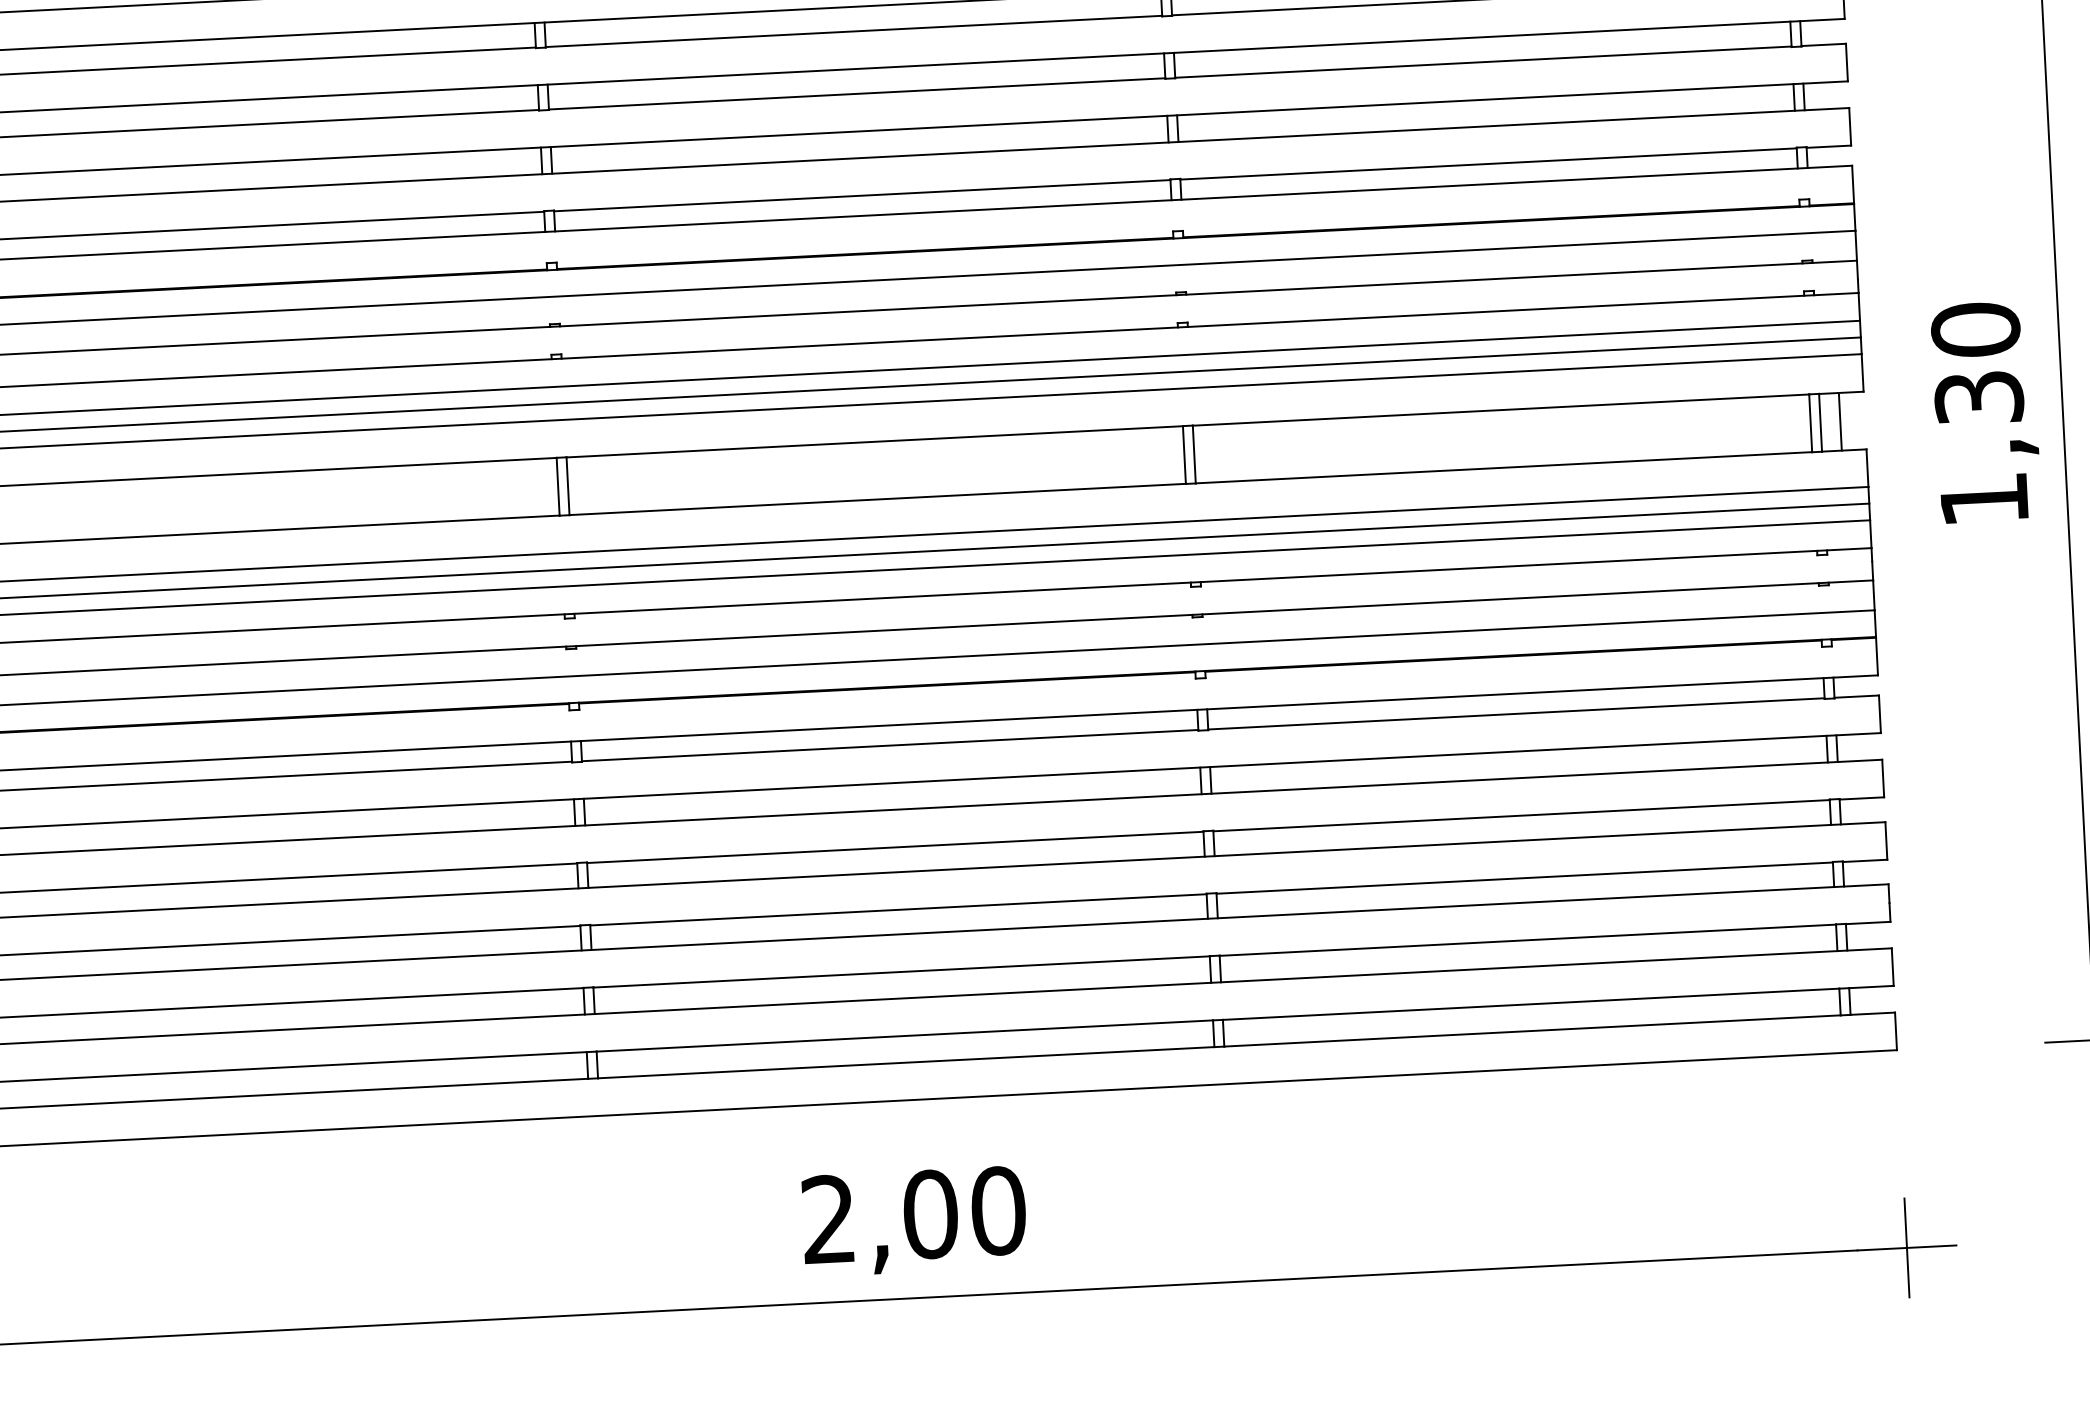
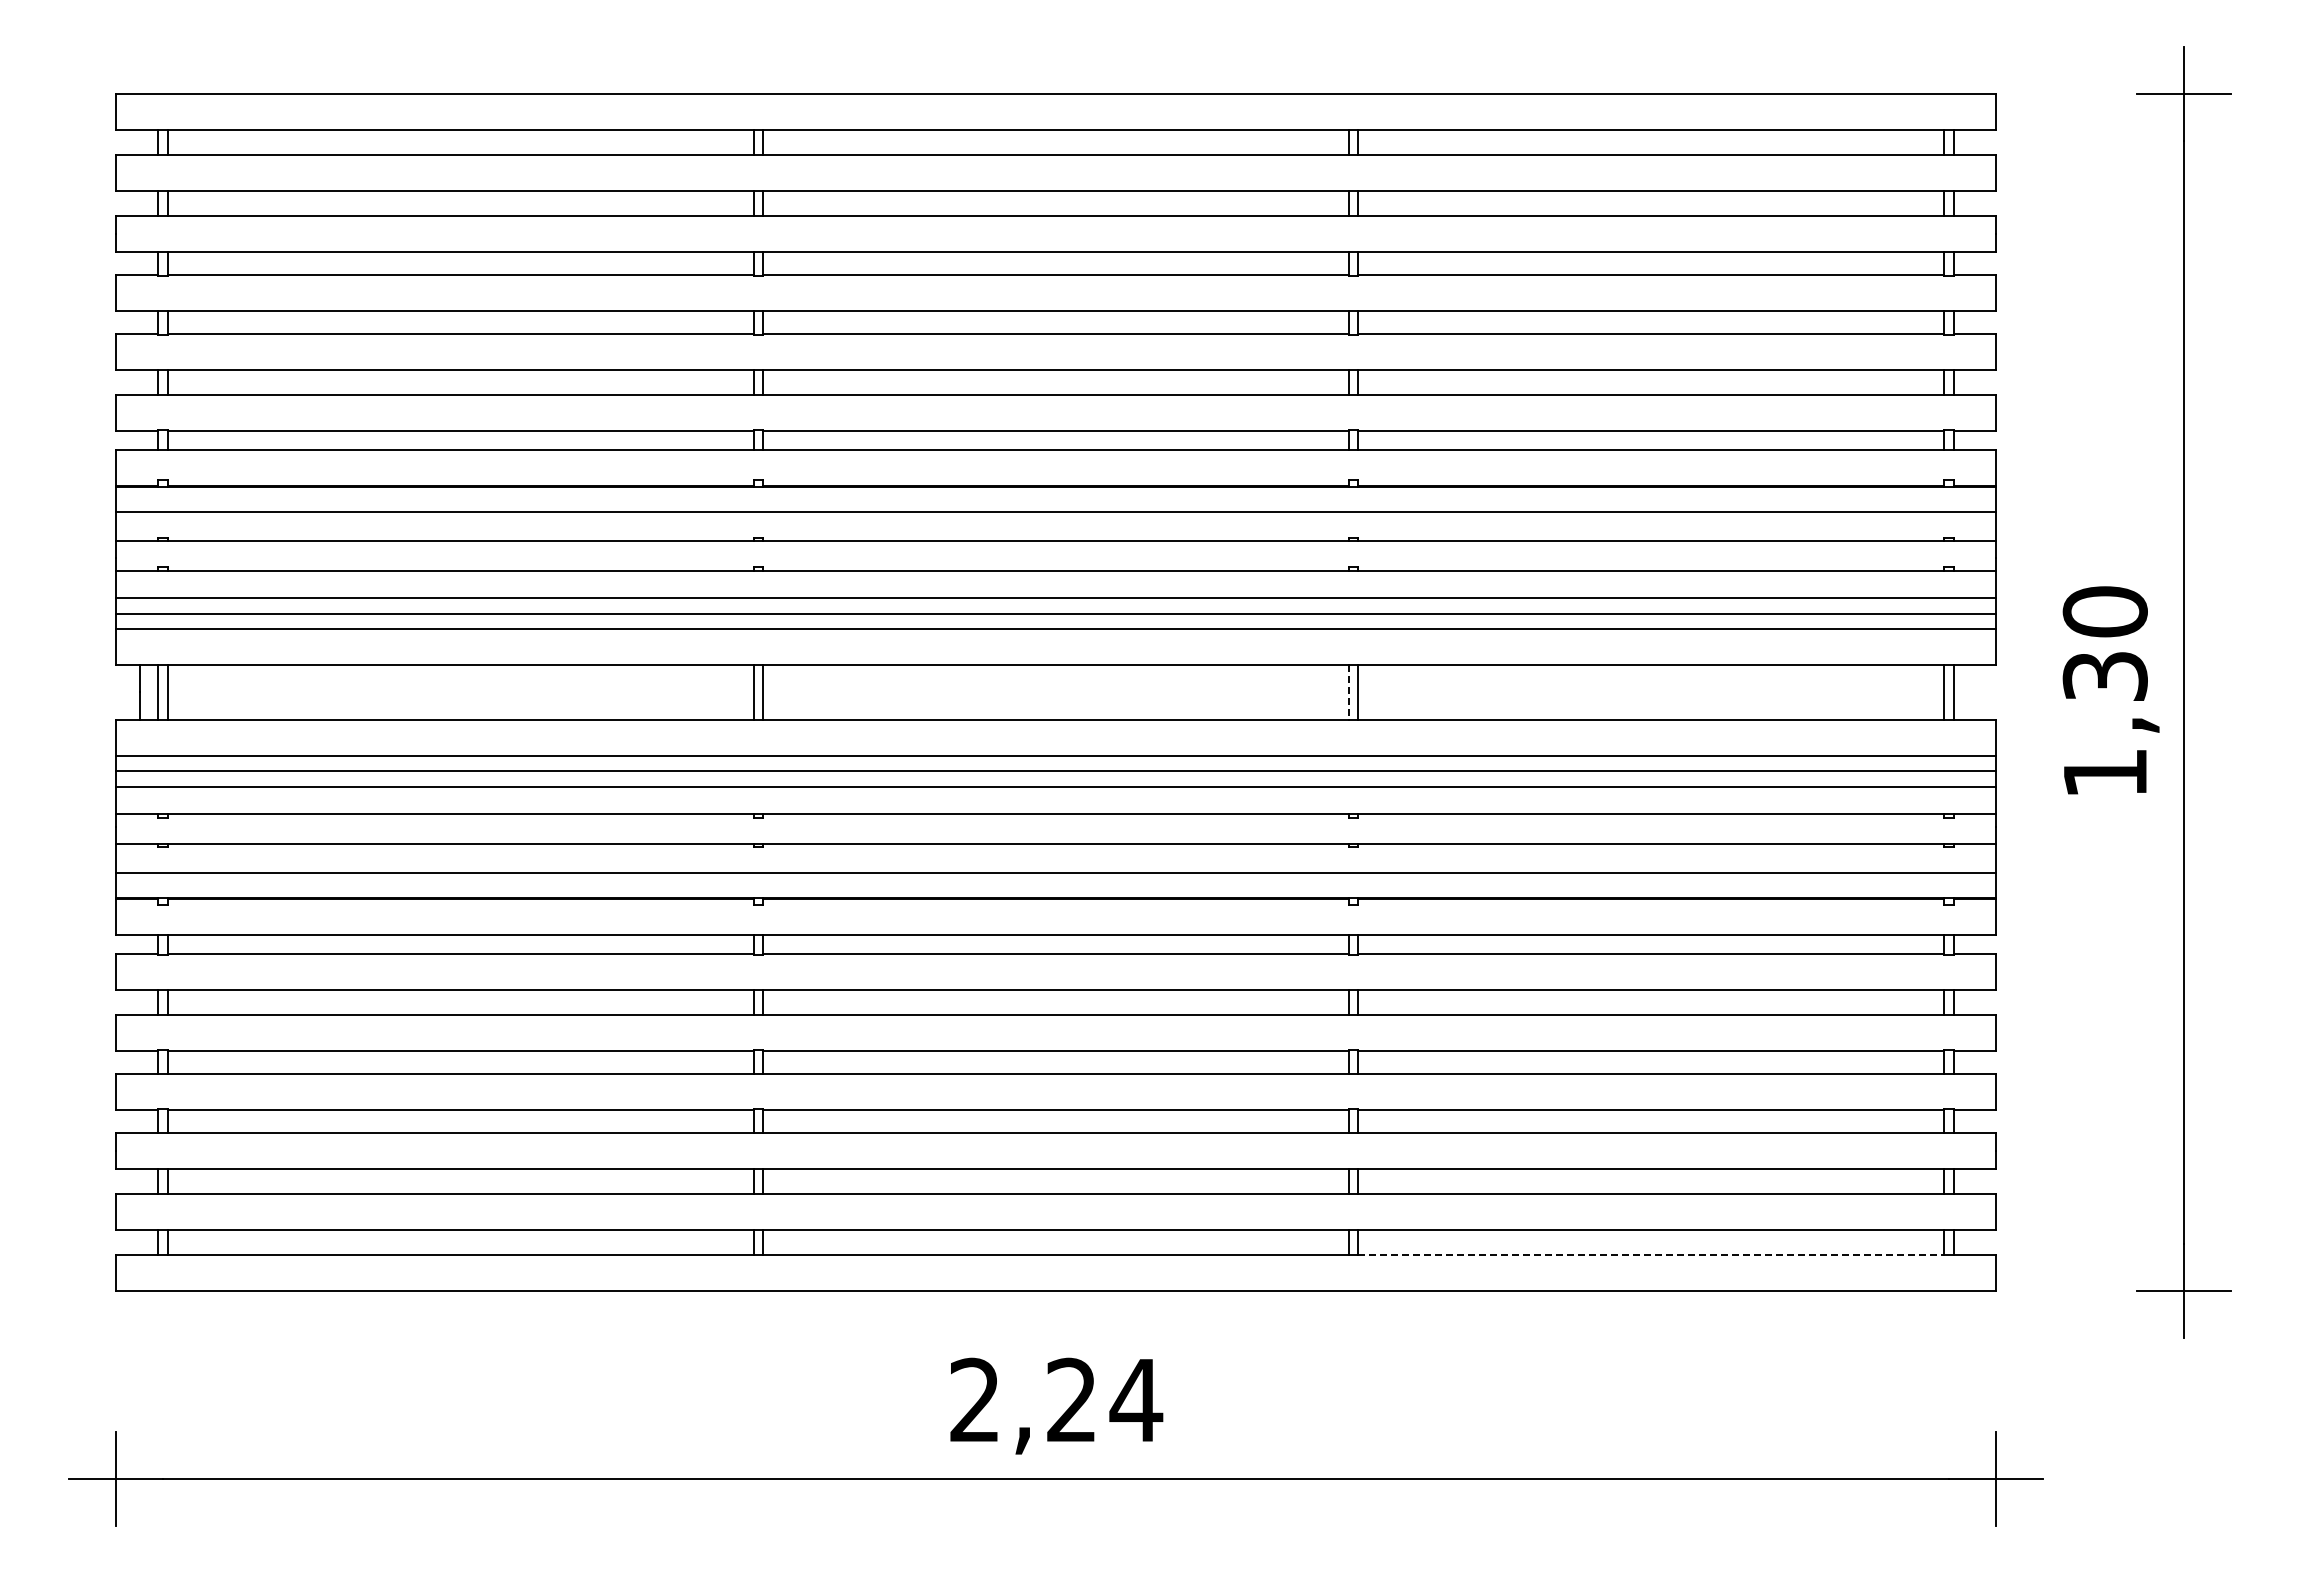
line: (1840, 421) -> (1972, 692), removed
line: (1183, 455) -> (1348, 692), solid -> dashed
line: (1532, 1031) -> (1651, 1255), solid -> dashed
text: (964, 1211) -> (1104, 1399), 2,00 -> 2,24

